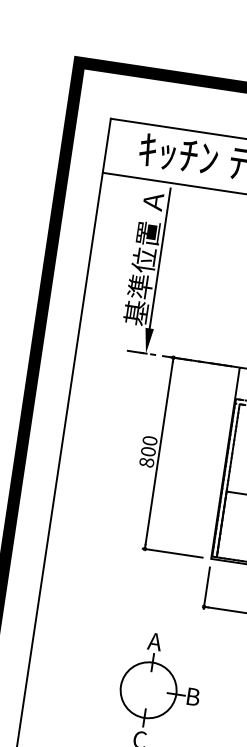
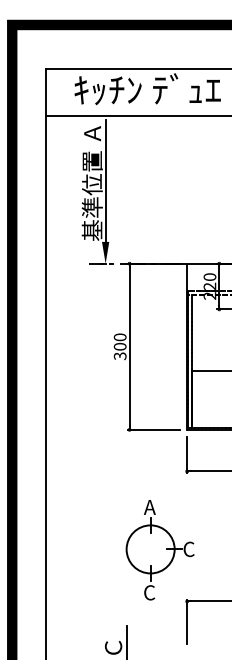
text: (145, 462) -> (119, 356), 800 -> 300
text: (192, 696) -> (188, 549), B -> C

